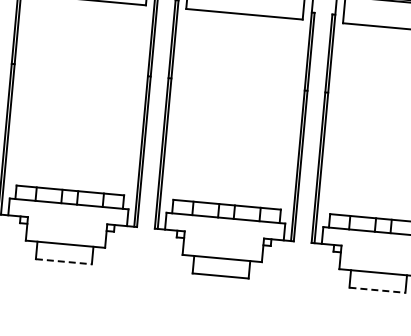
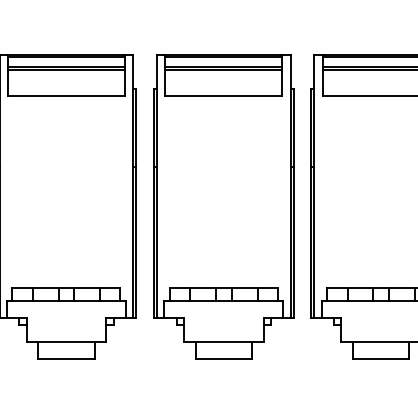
line: (63, 262) -> (66, 359), dashed -> solid
line: (377, 290) -> (381, 359), dashed -> solid

